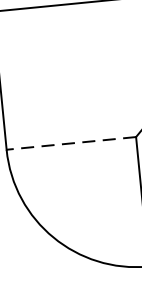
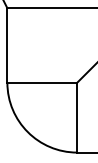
line: (71, 142) -> (42, 82), dashed -> solid

